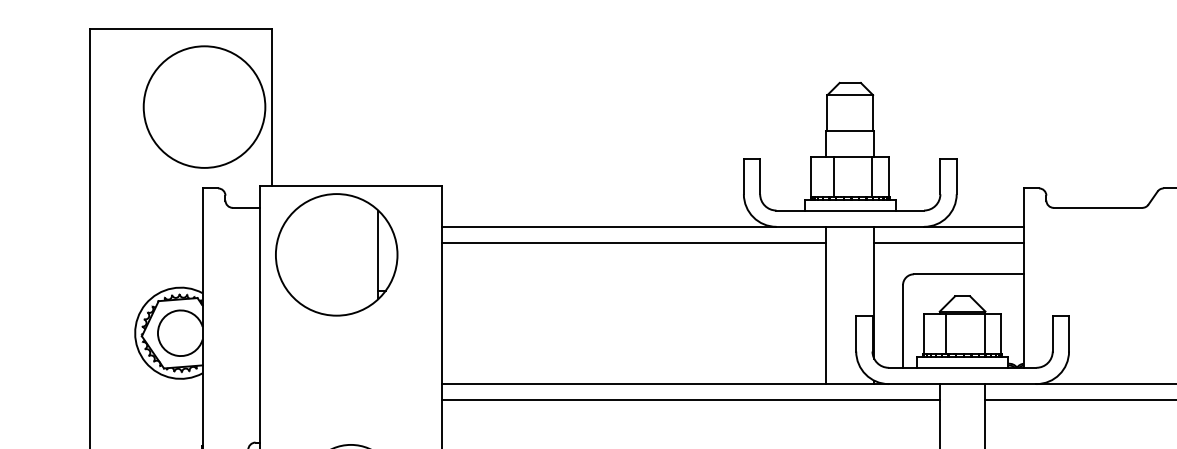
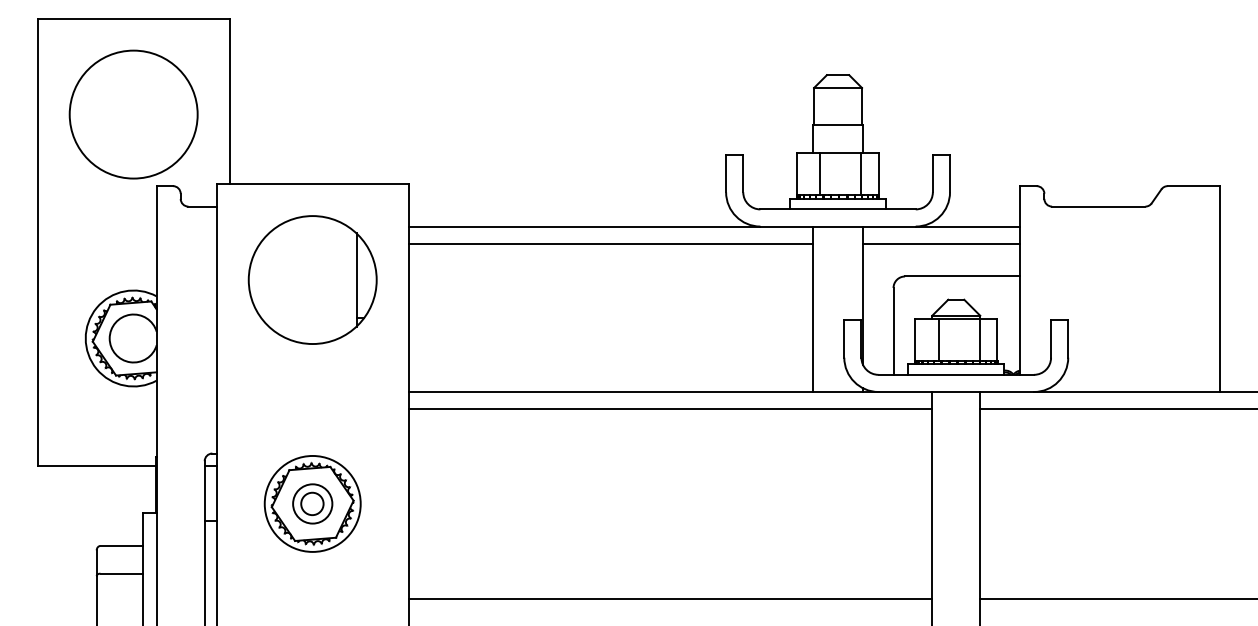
circle: (204, 107) -> (133, 114), moved
part: (336, 254) -> (312, 279), moved

